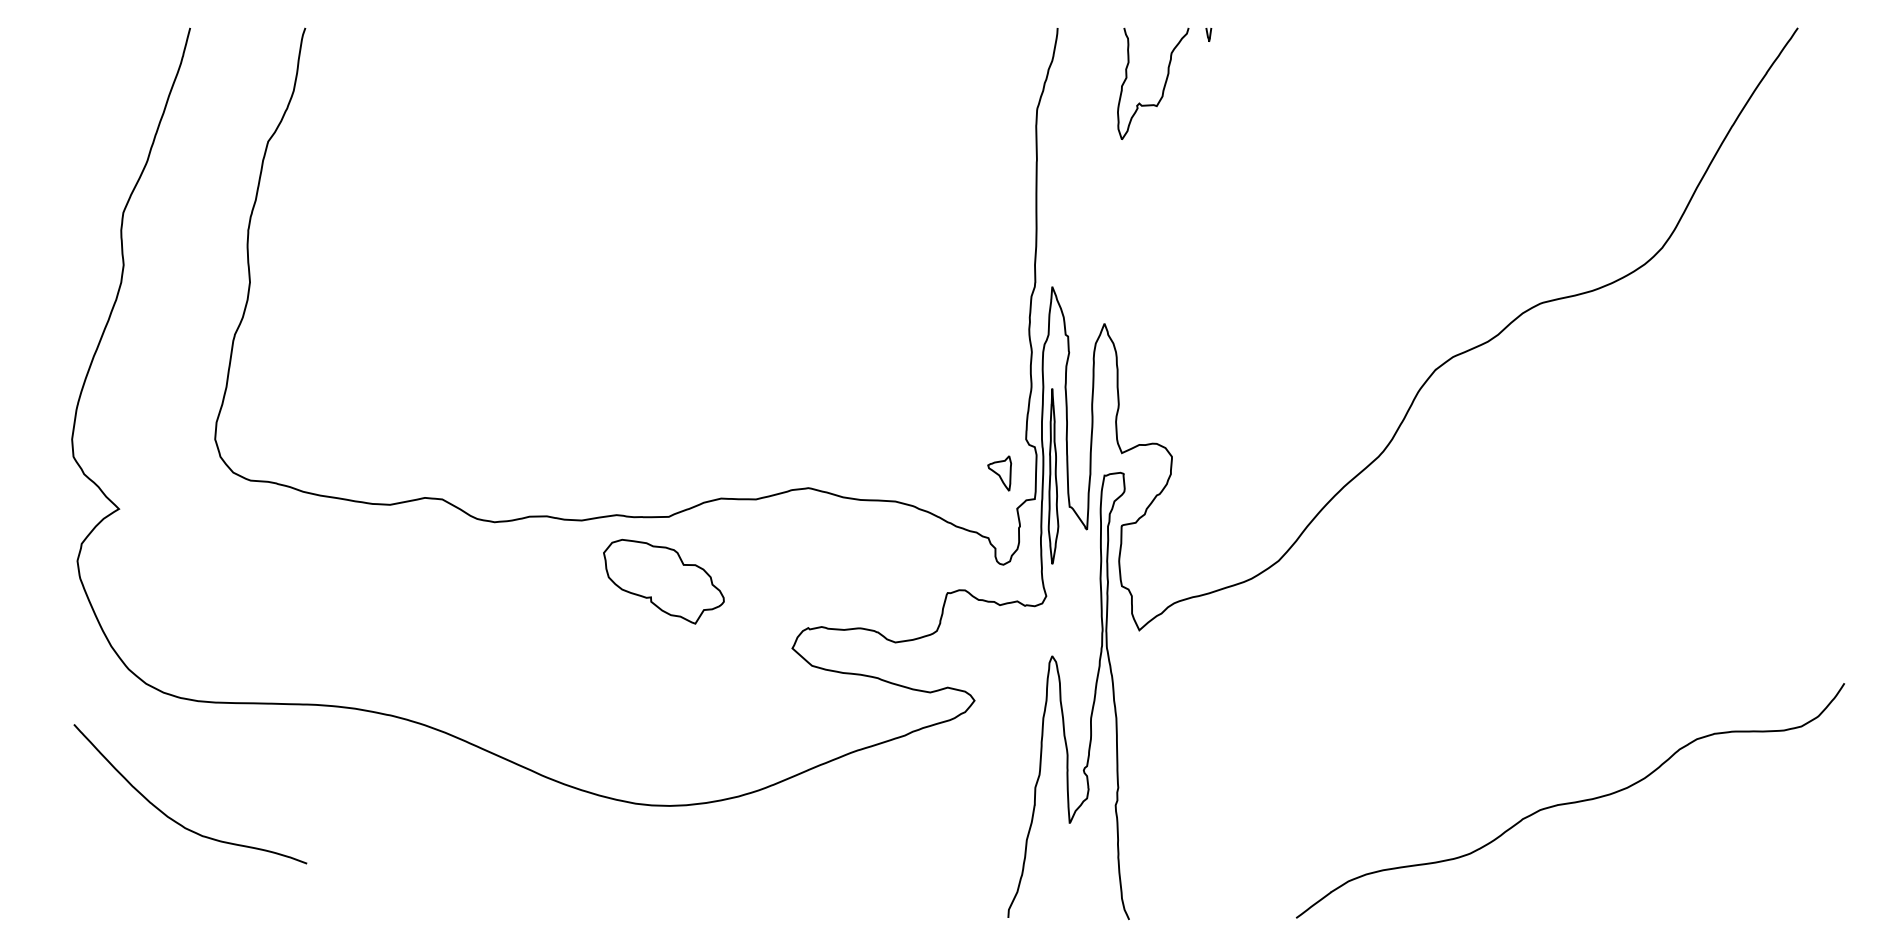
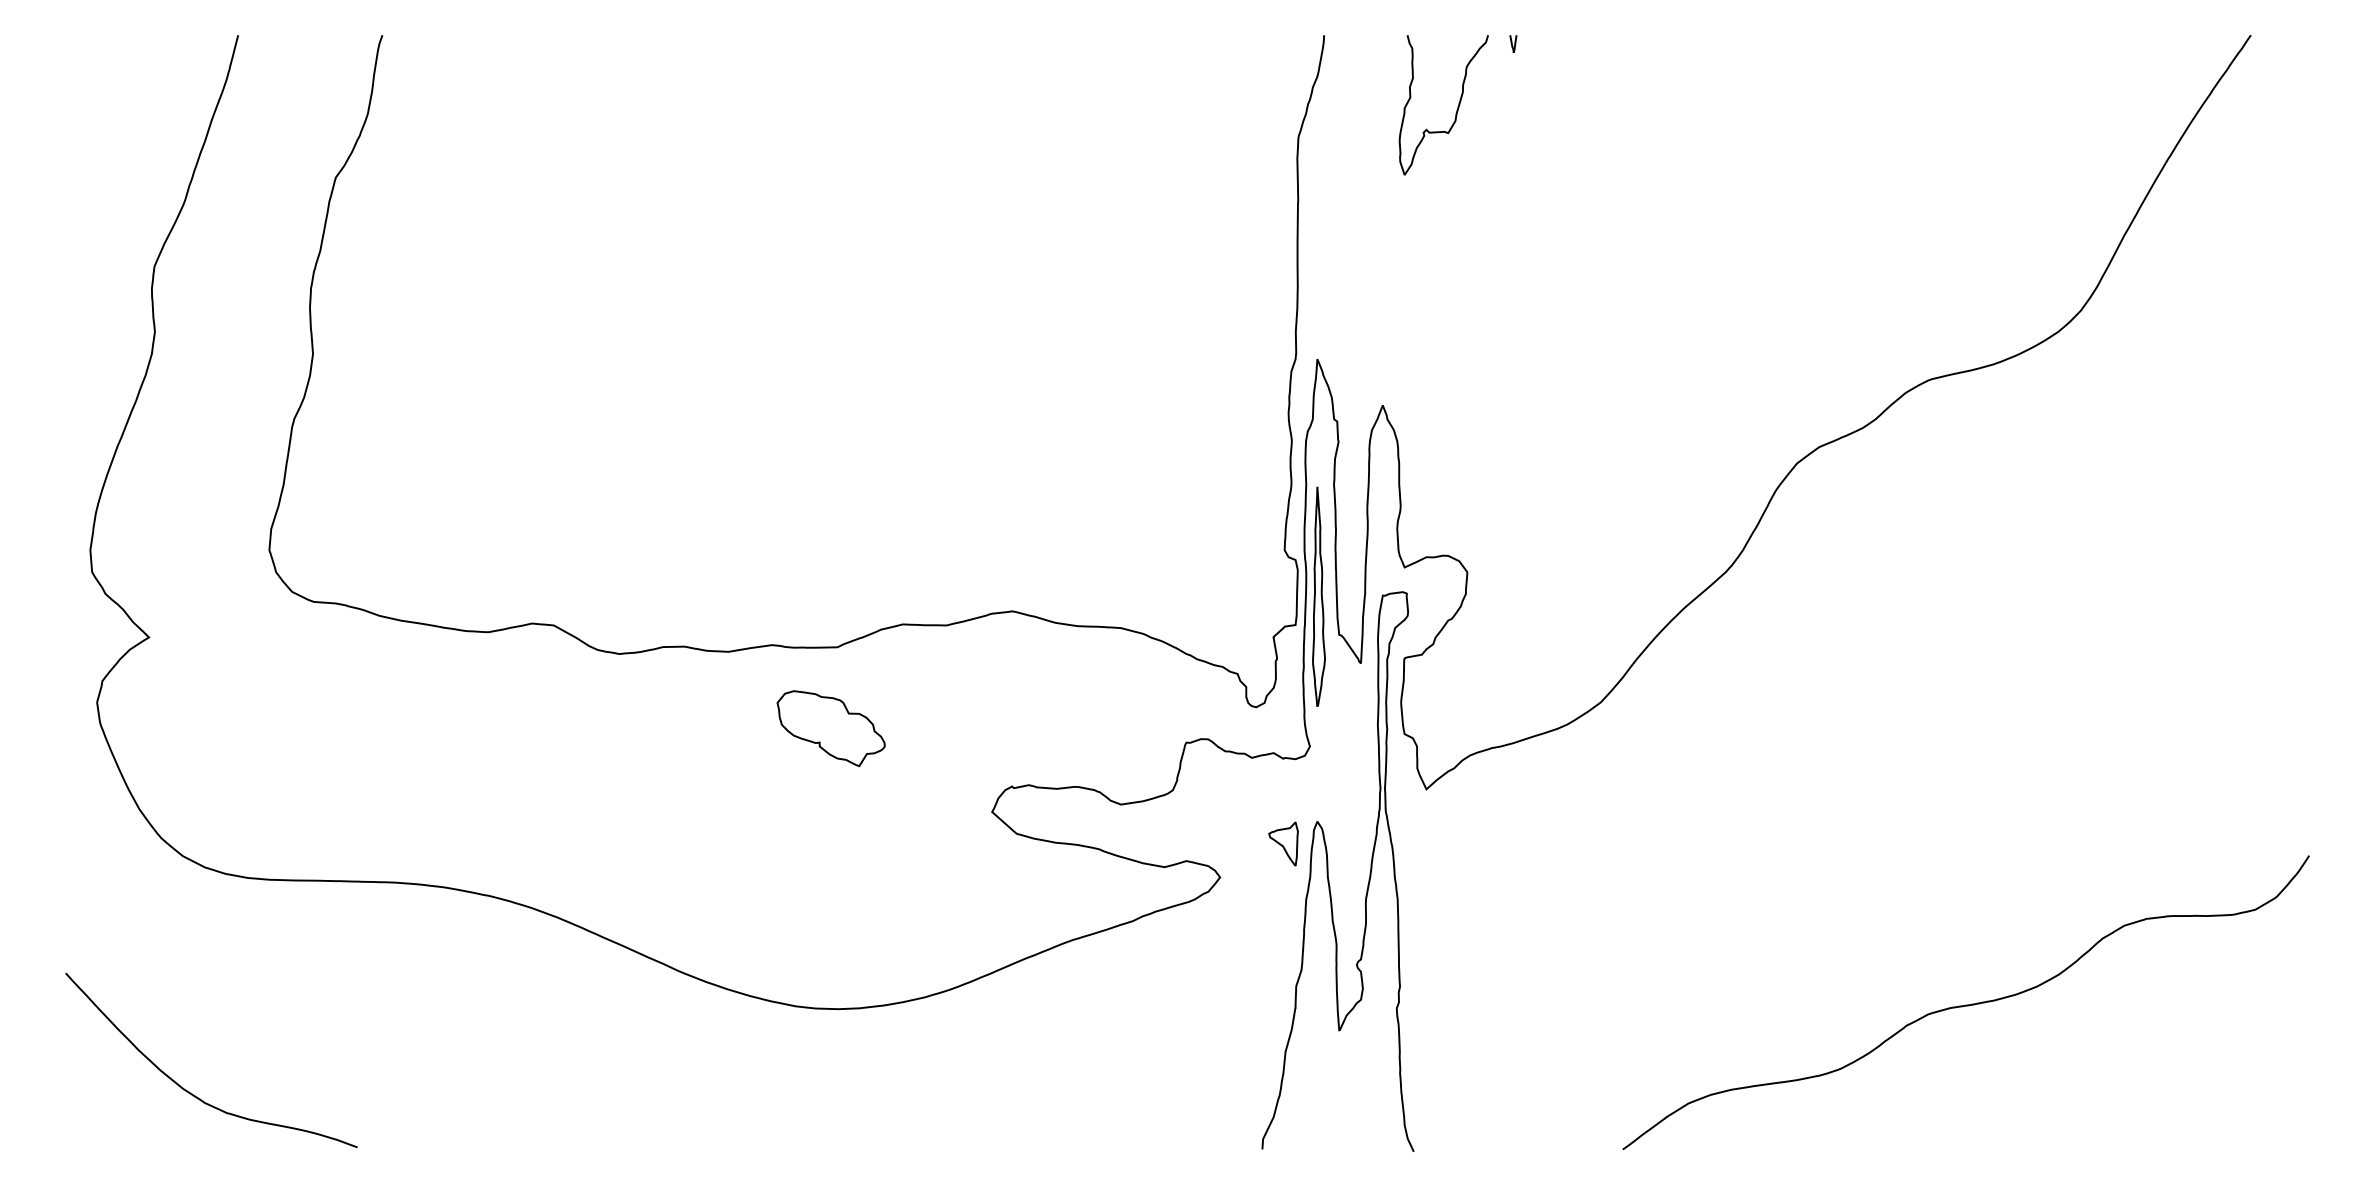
part: (999, 473) -> (1283, 843), moved
part: (663, 581) -> (830, 728), size x0.71
curve: (172, 818) -> (189, 1091), moved

